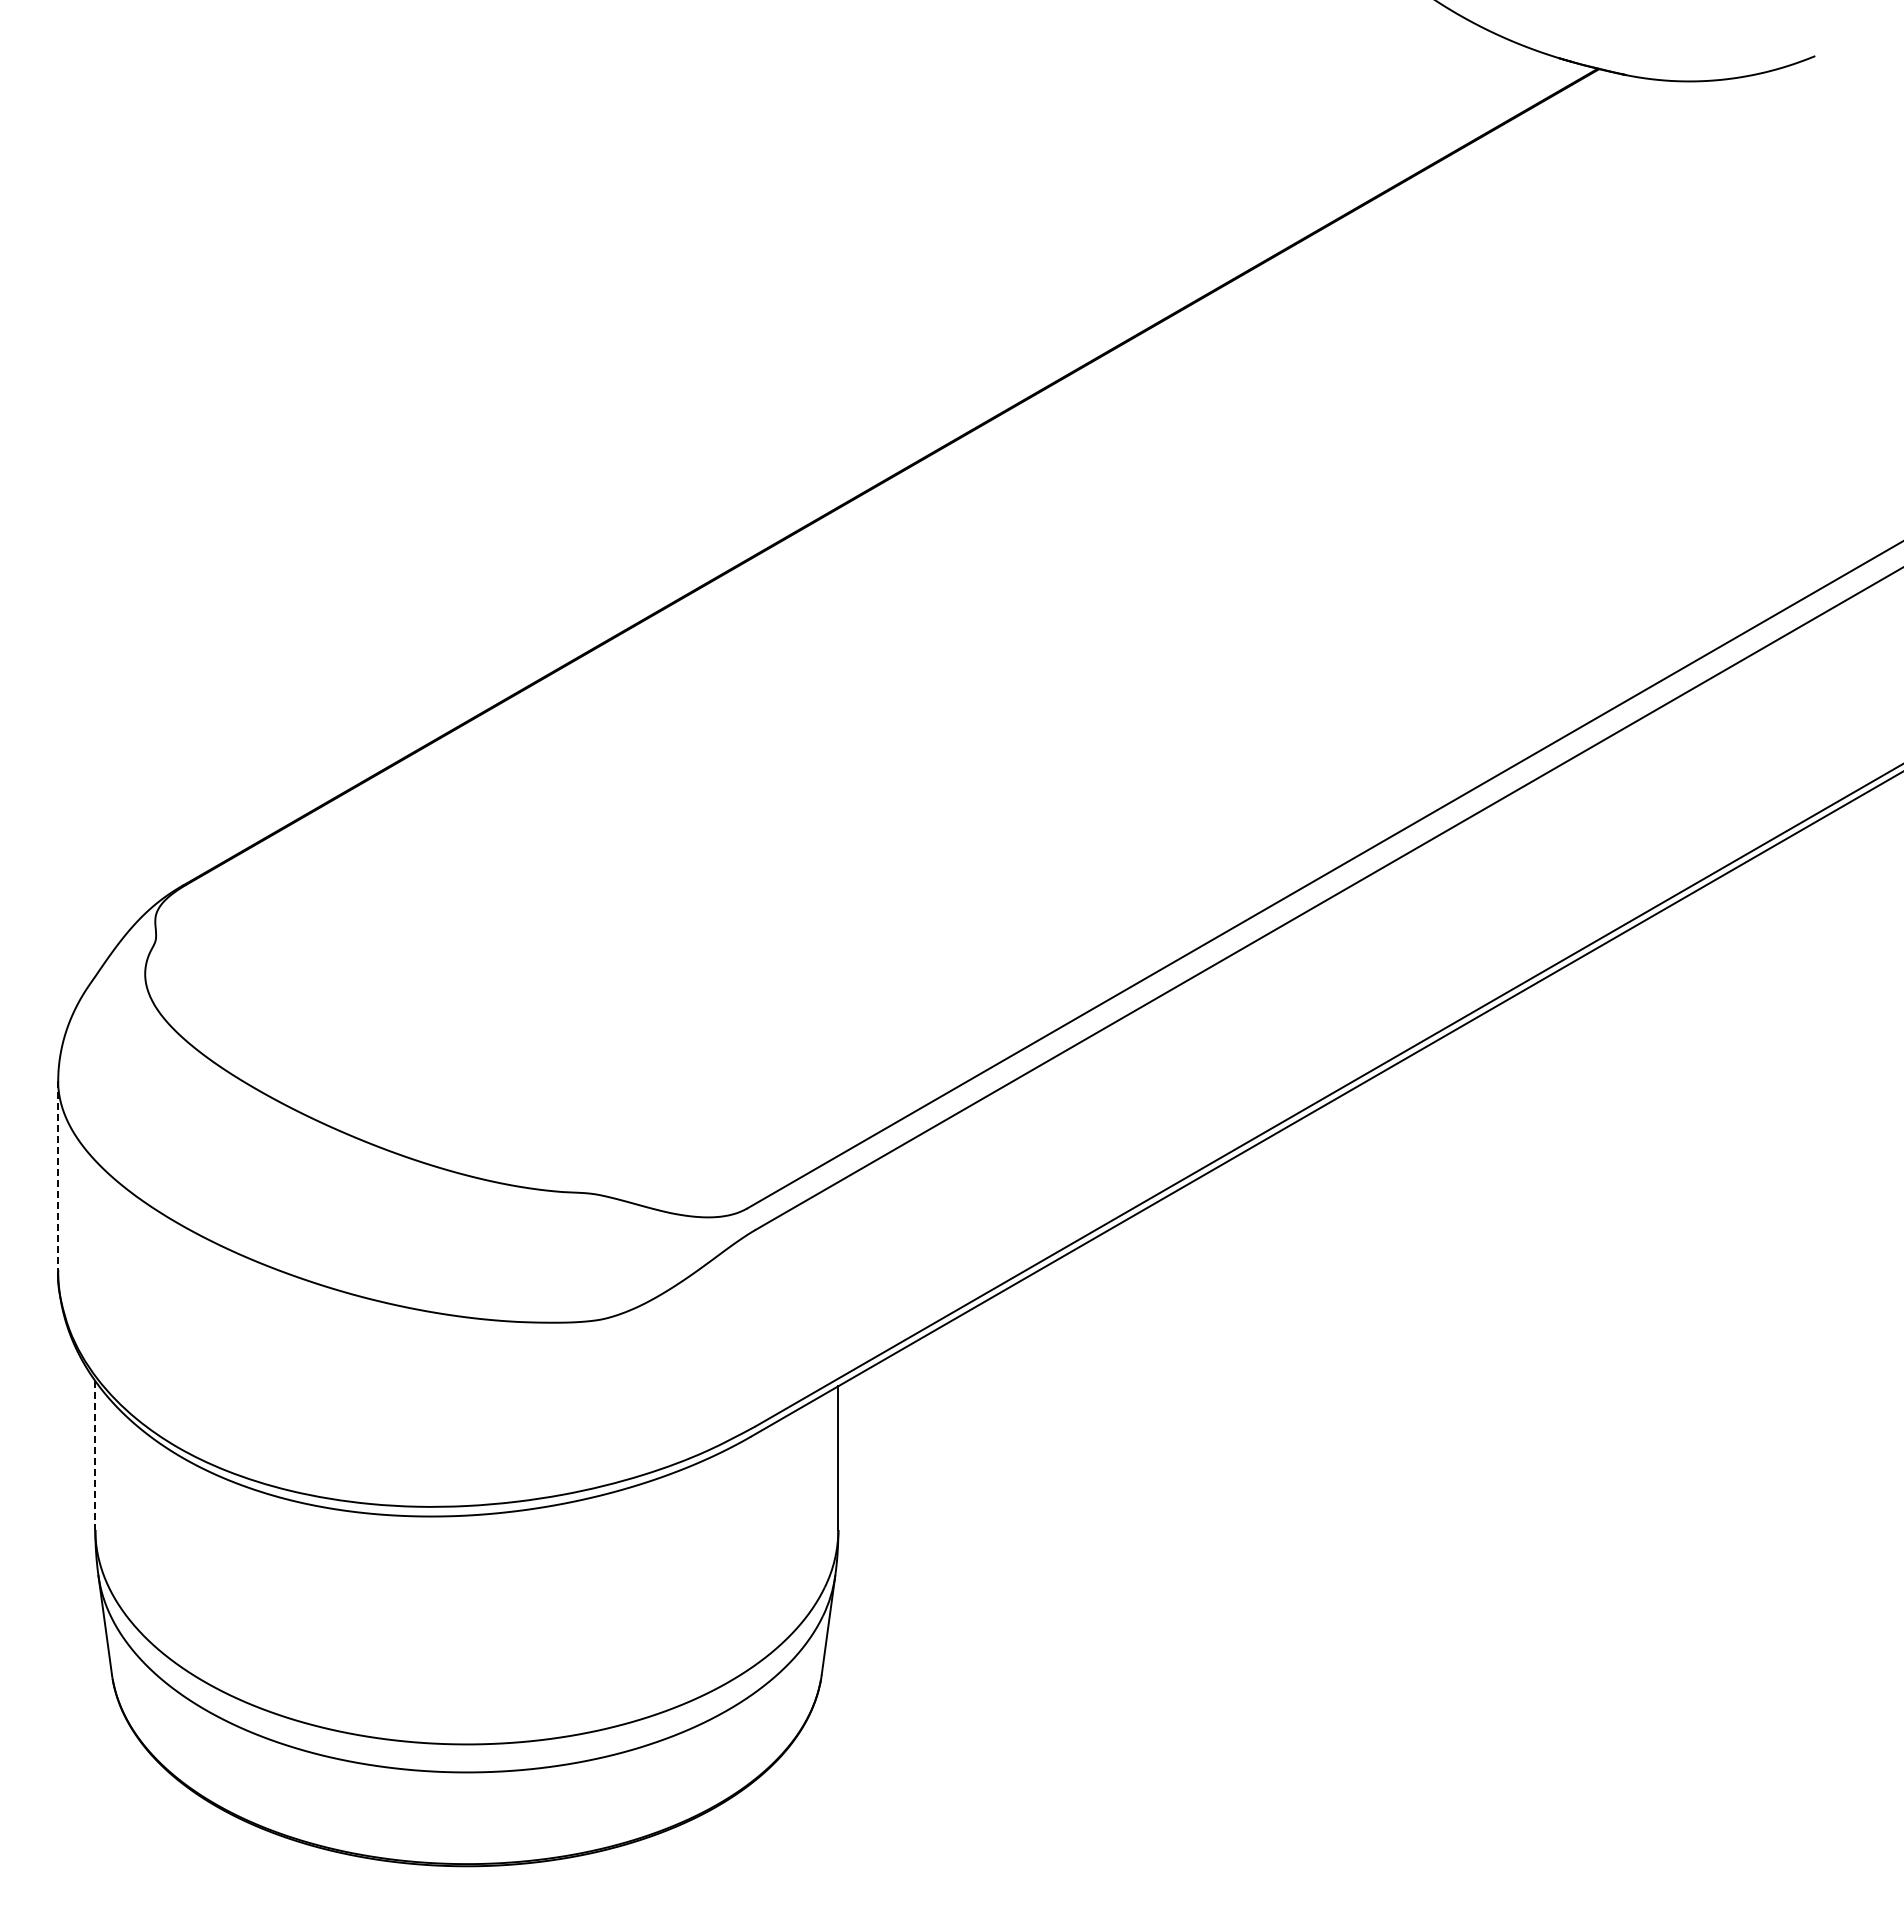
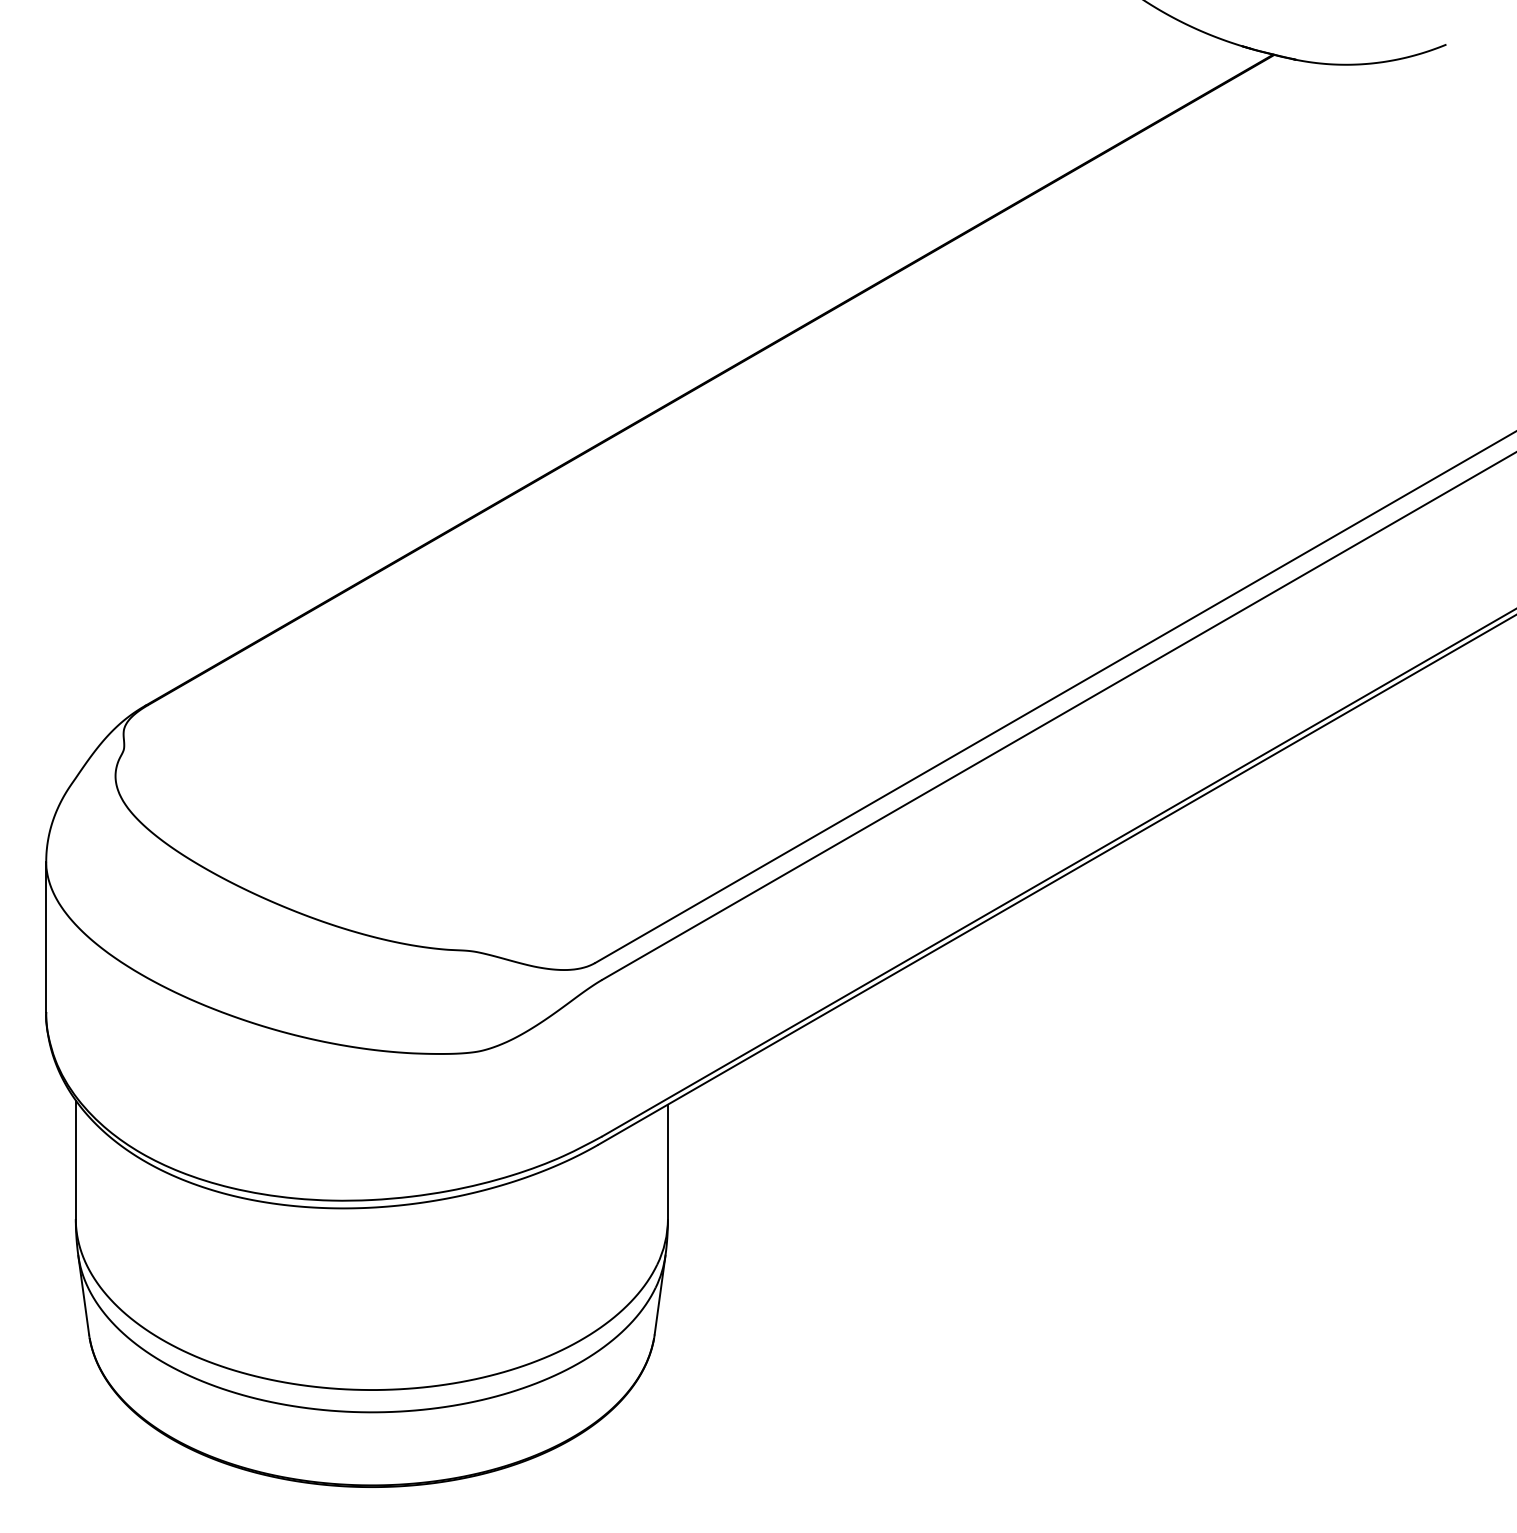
line: (58, 1176) -> (46, 937), dashed -> solid
line: (95, 1456) -> (75, 1160), dashed -> solid

